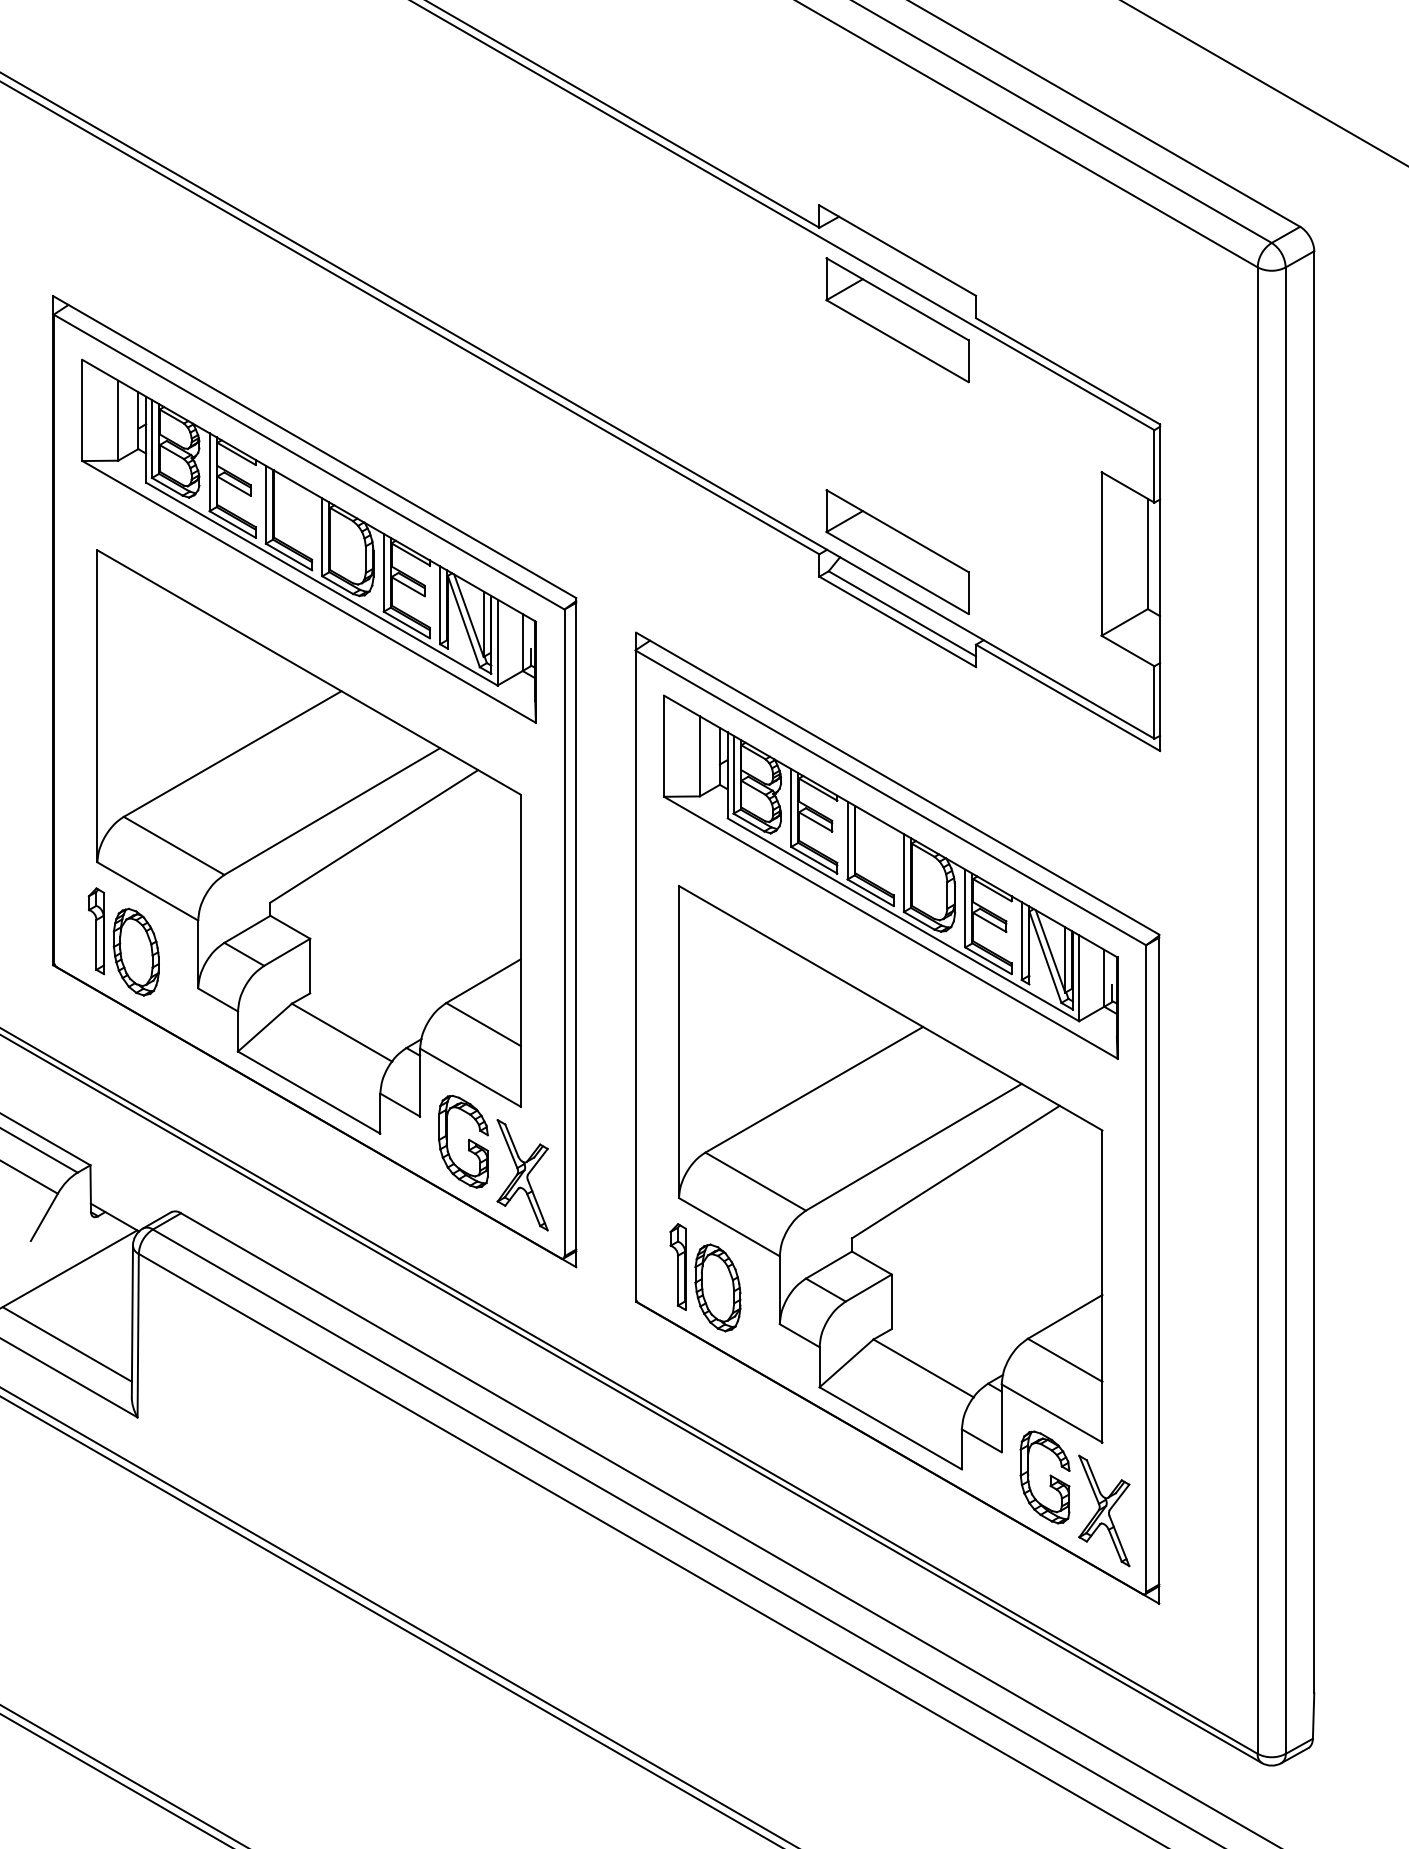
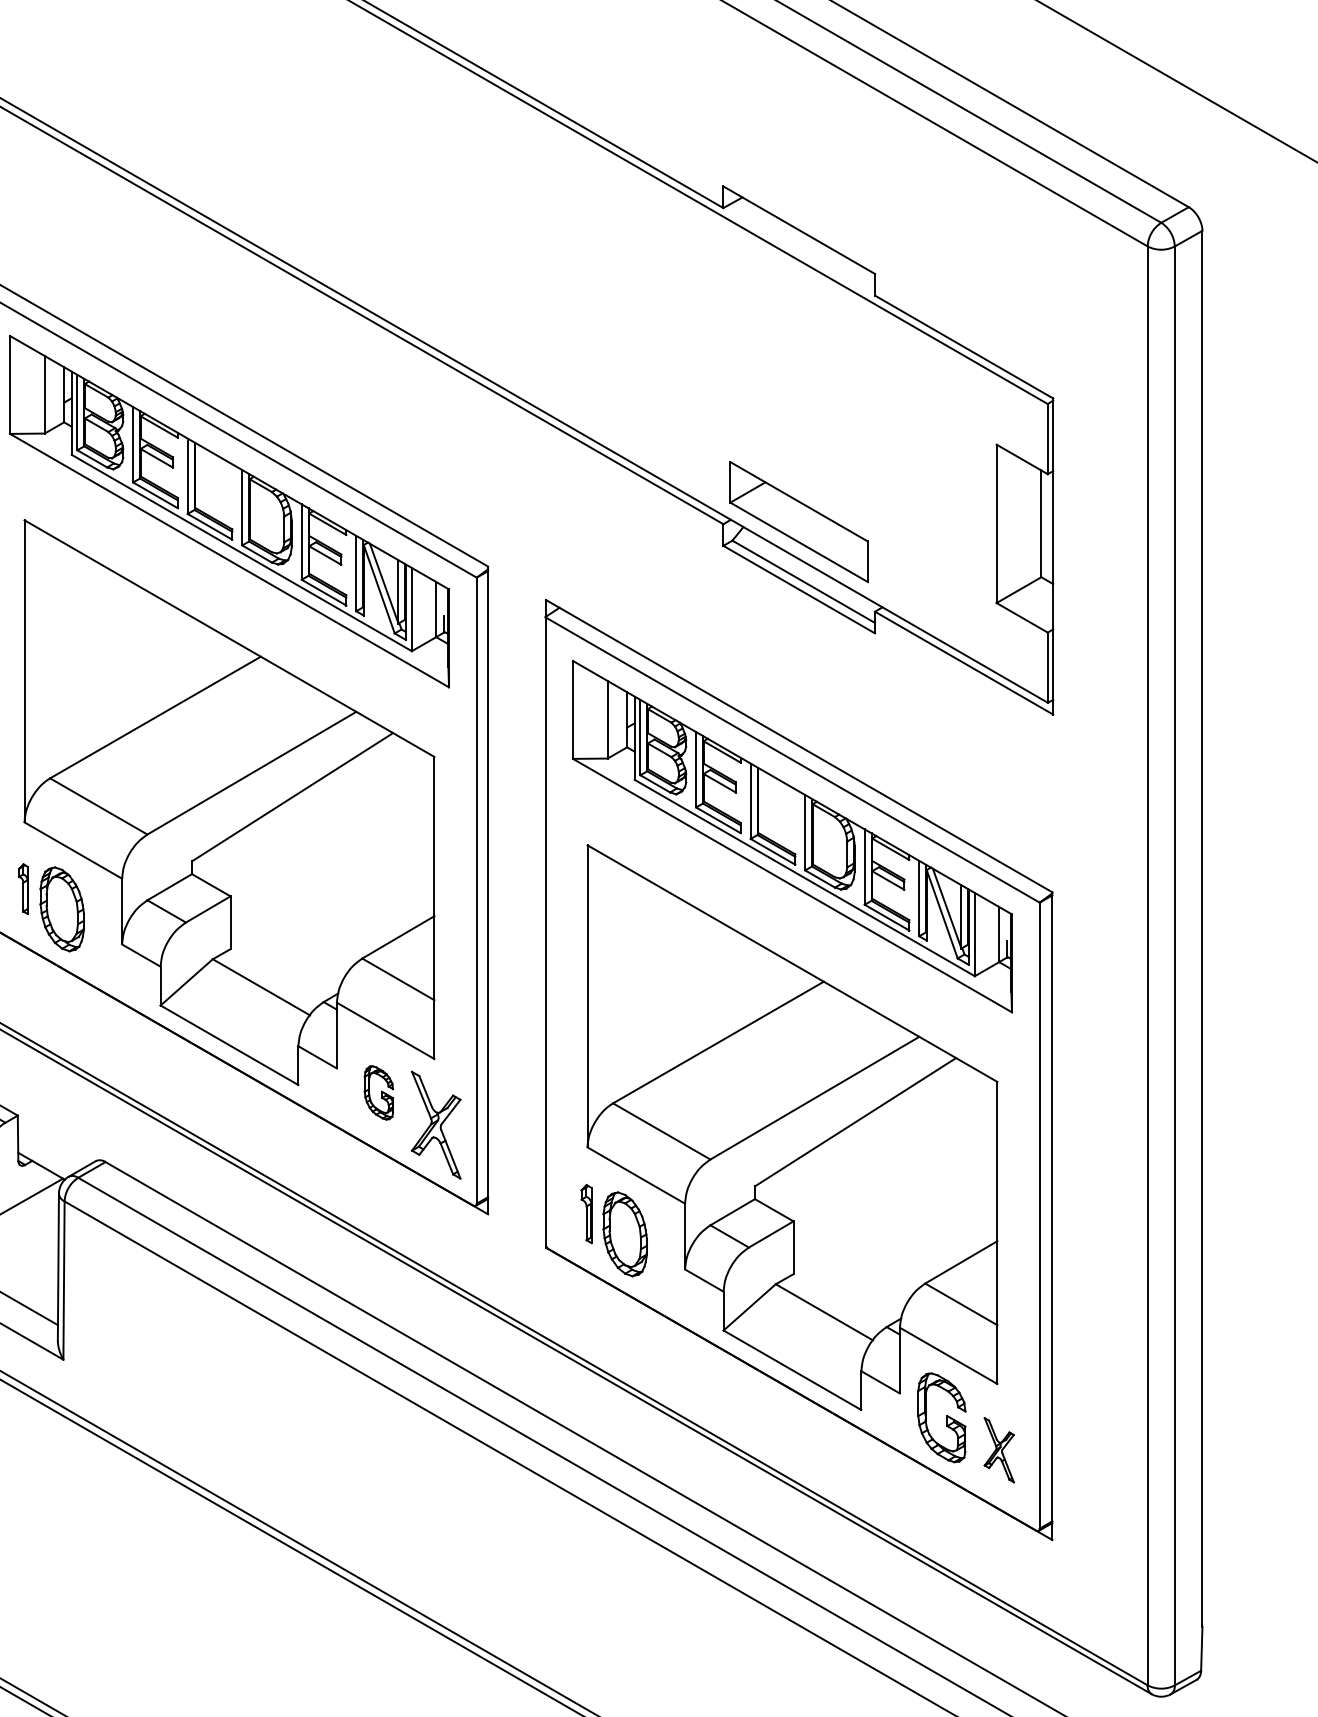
part: (897, 320) -> (799, 297), removed
part: (95, 931) -> (22, 889), size x0.6
part: (463, 1141) -> (378, 1092), size x0.6
part: (677, 1266) -> (586, 1213), size x0.7
part: (1104, 1510) -> (999, 1449), size x0.6

